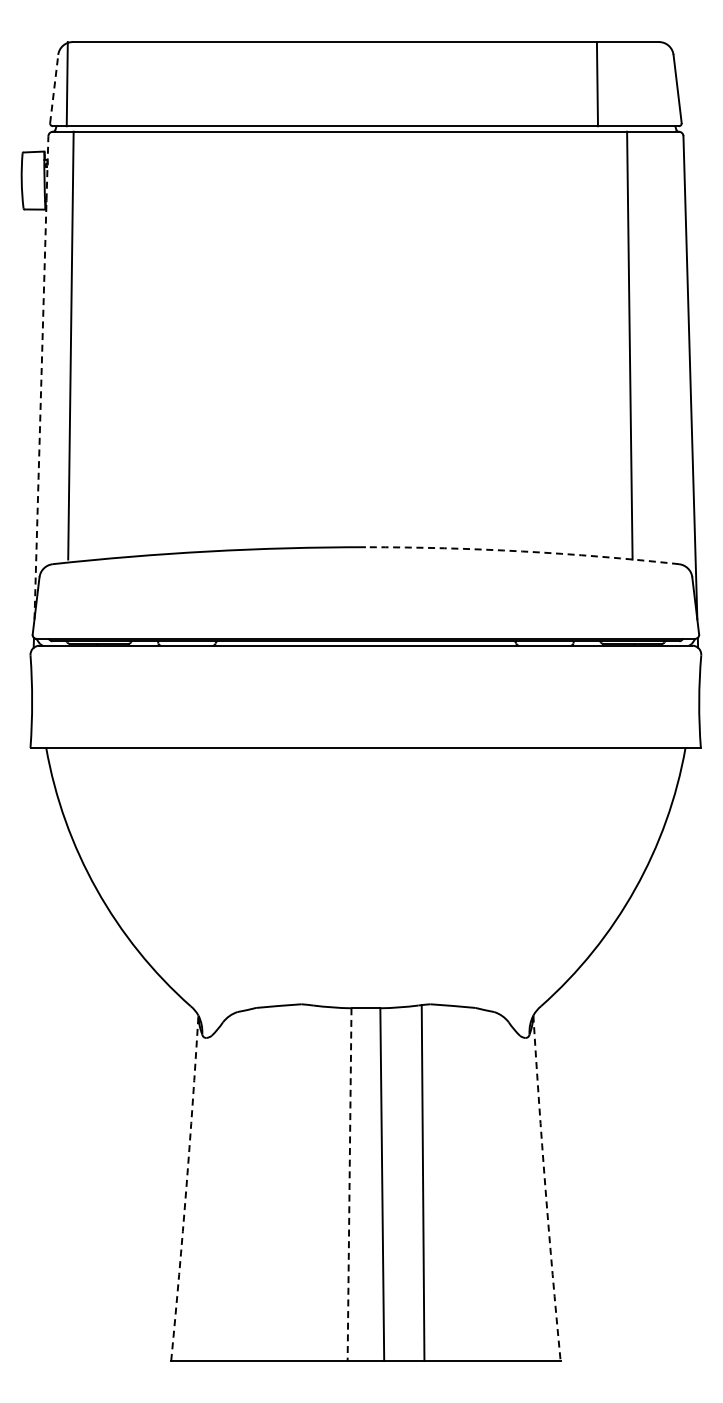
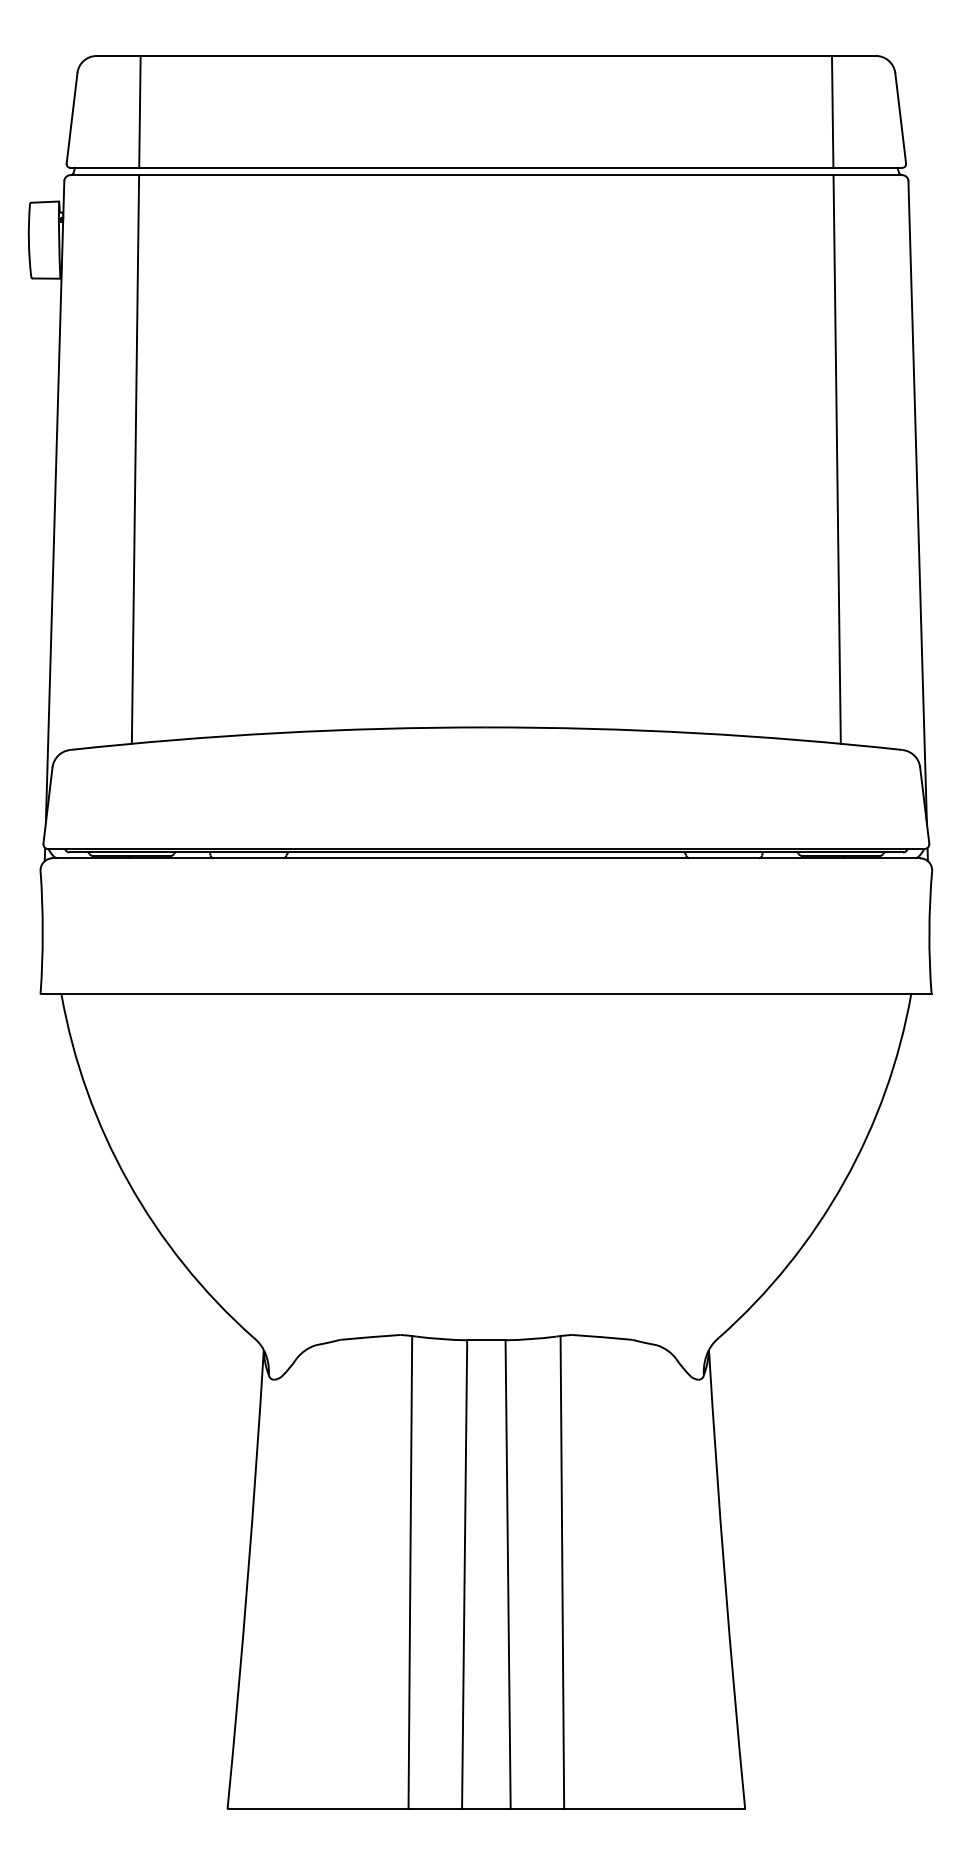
line: (66, 84) -> (138, 112), moved
line: (597, 84) -> (832, 112), moved
line: (54, 88) -> (72, 117), dashed -> solid
line: (70, 345) -> (134, 459), moved
line: (41, 377) -> (55, 501), dashed -> solid
arc: (522, 551) -> (694, 733), dashed -> solid
line: (308, 1182) -> (410, 1571), added
line: (349, 1185) -> (464, 1575), dashed -> solid
arc: (186, 1188) -> (247, 1579), dashed -> solid
arc: (545, 1188) -> (725, 1579), dashed -> solid

